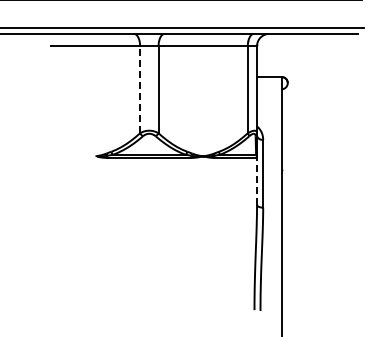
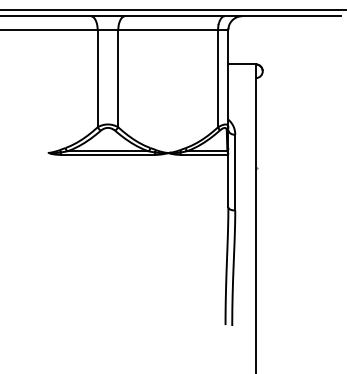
line: (140, 89) -> (98, 78), dashed -> solid
line: (257, 181) -> (228, 181), dashed -> solid

